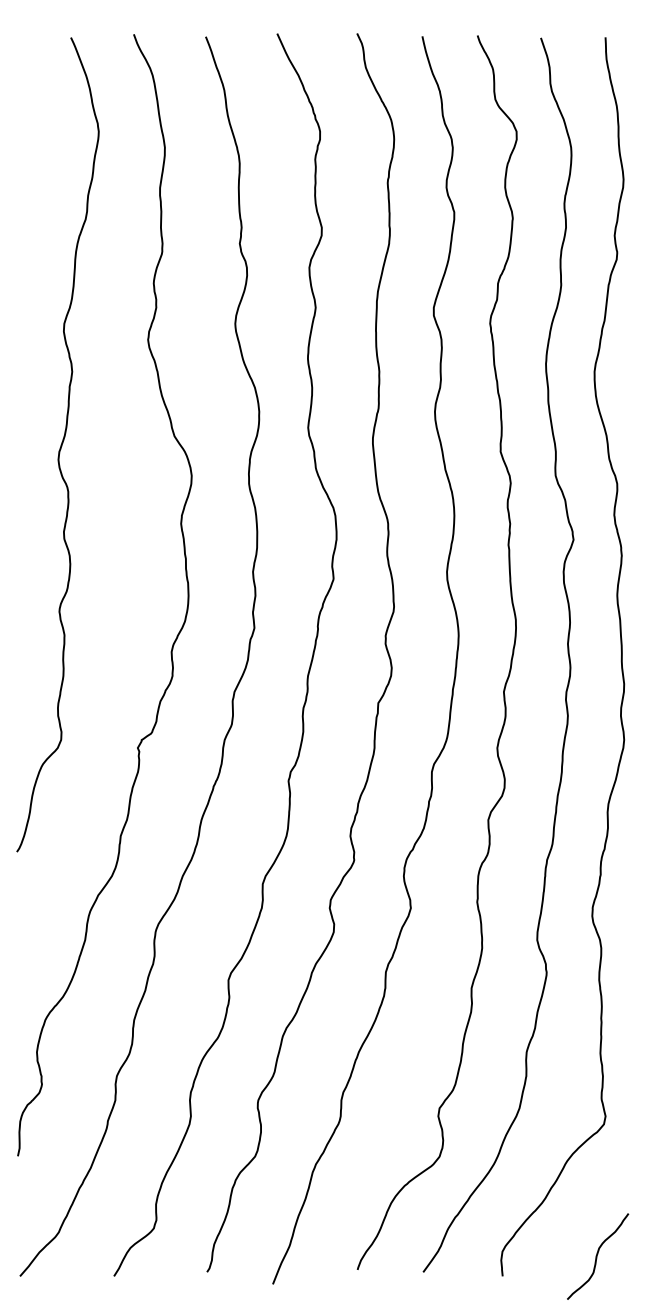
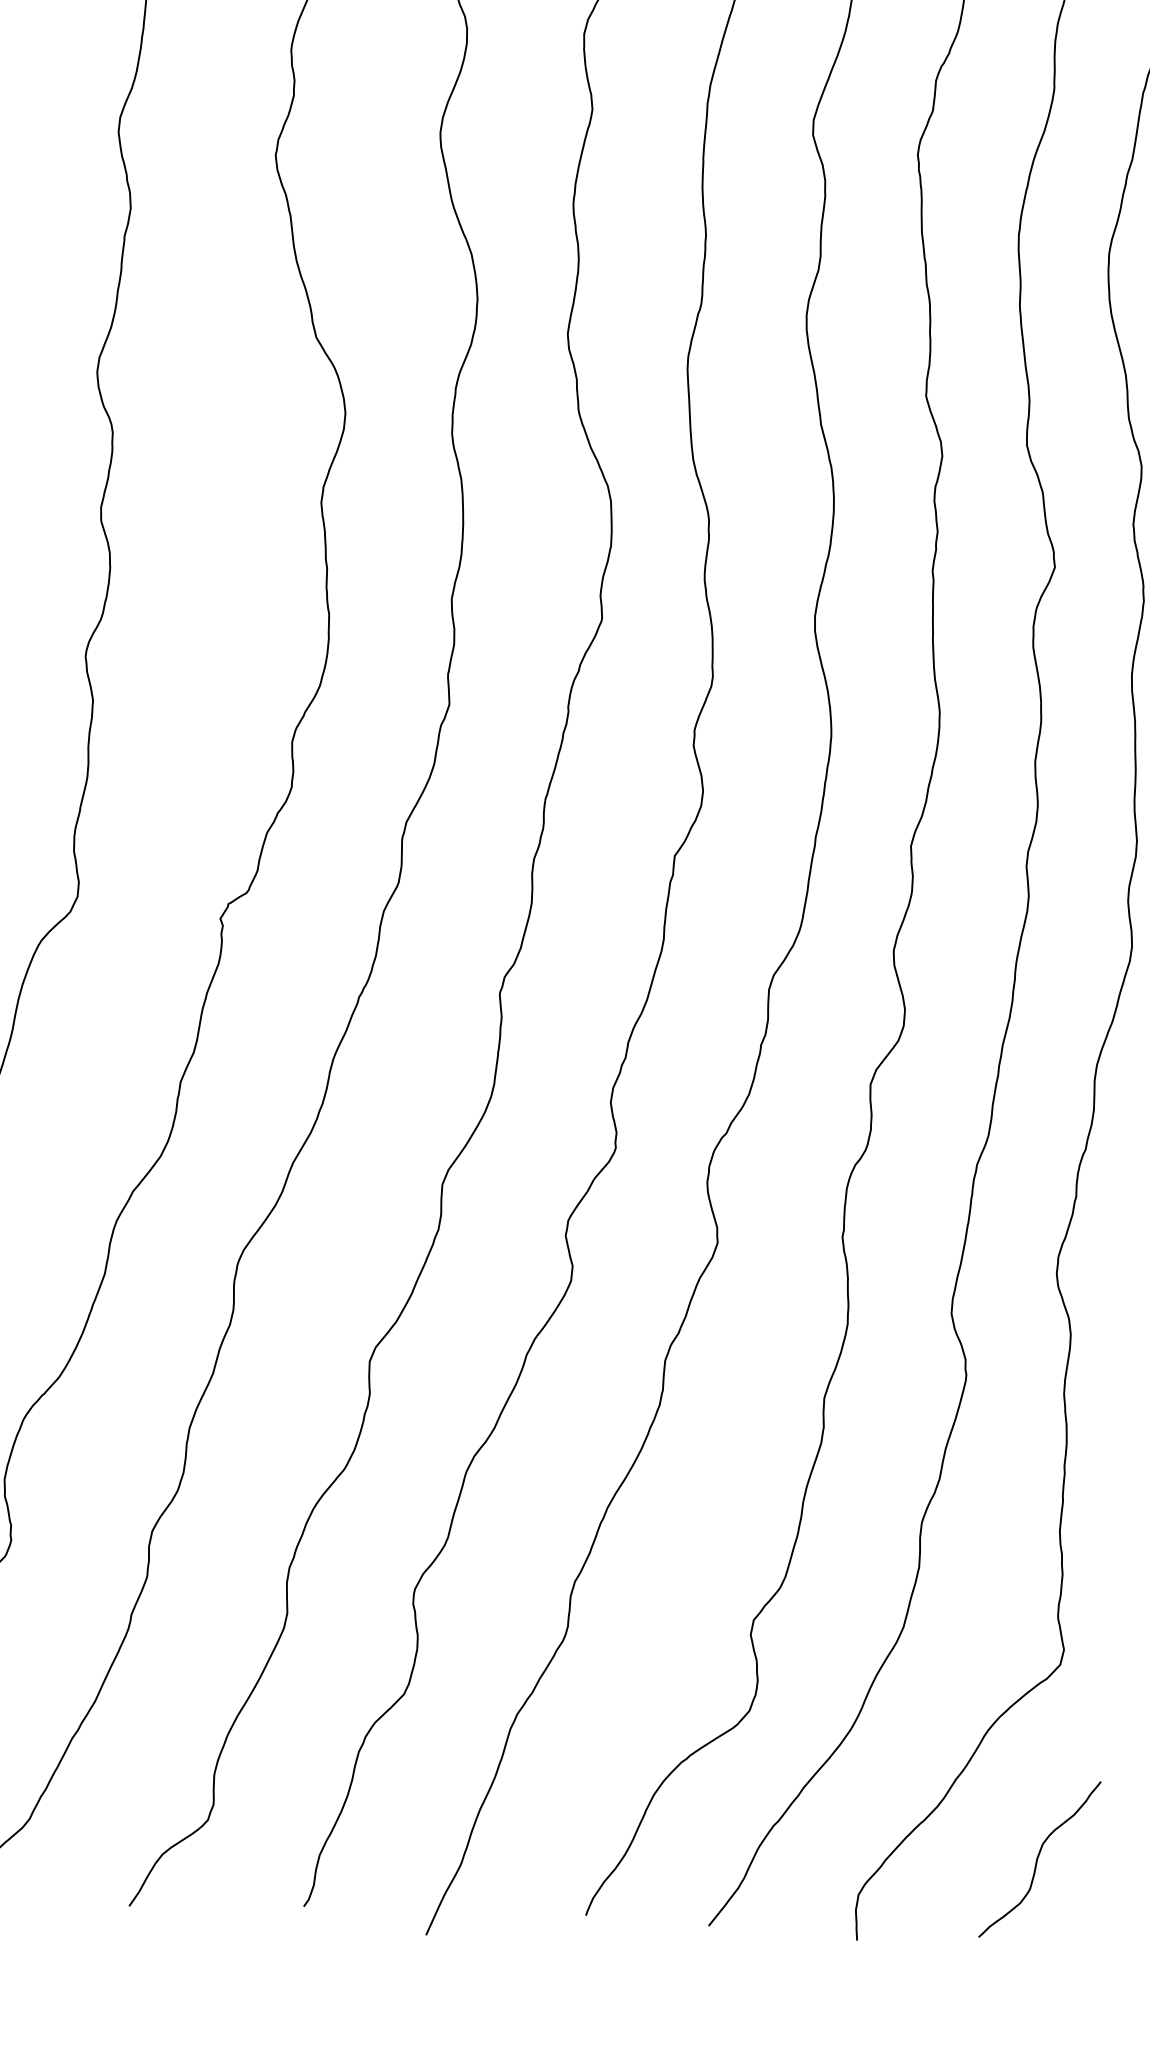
curve: (597, 1256) -> (1038, 1859), moved

